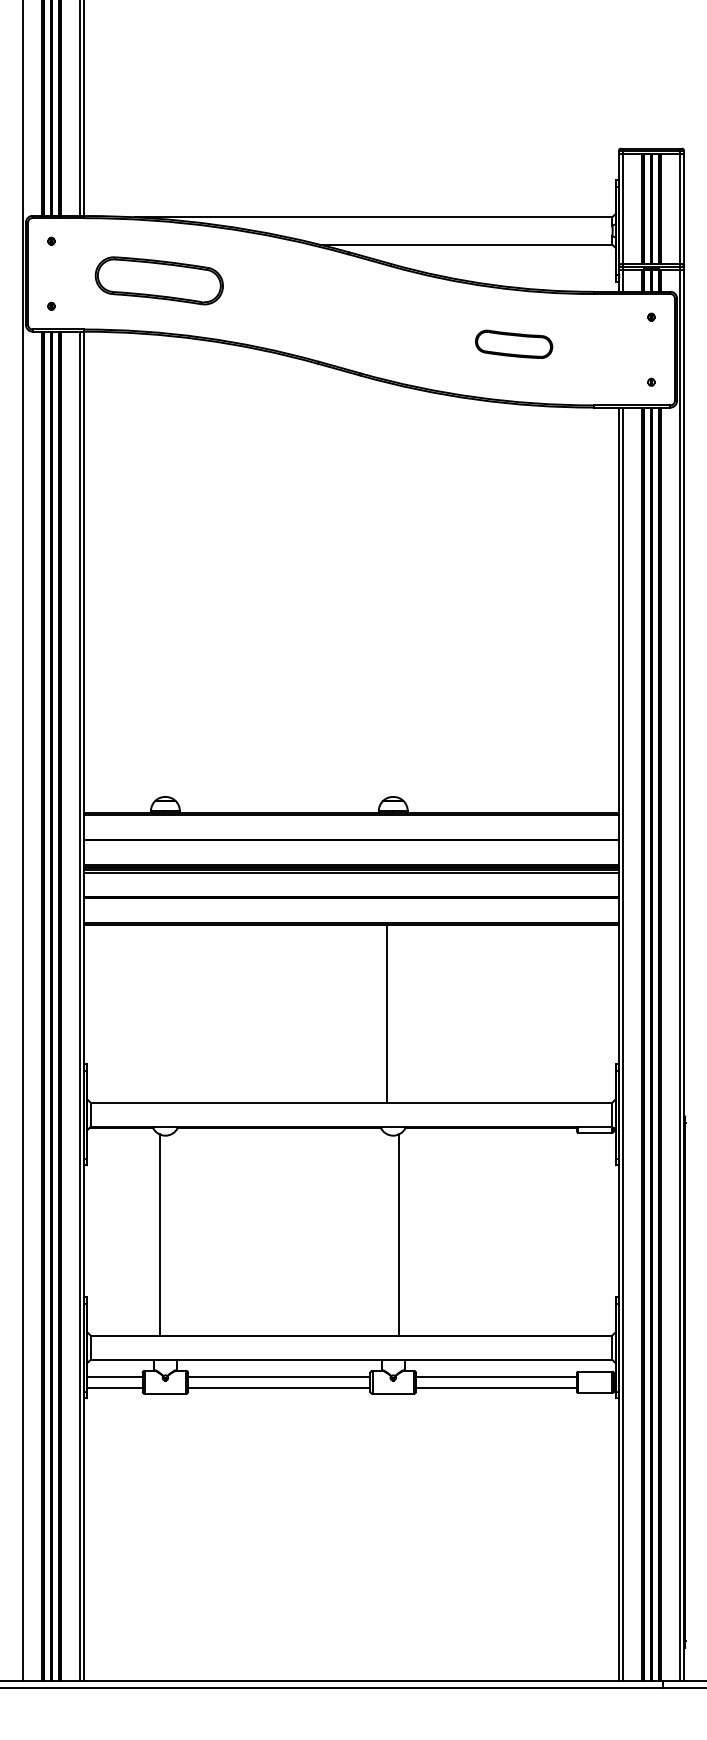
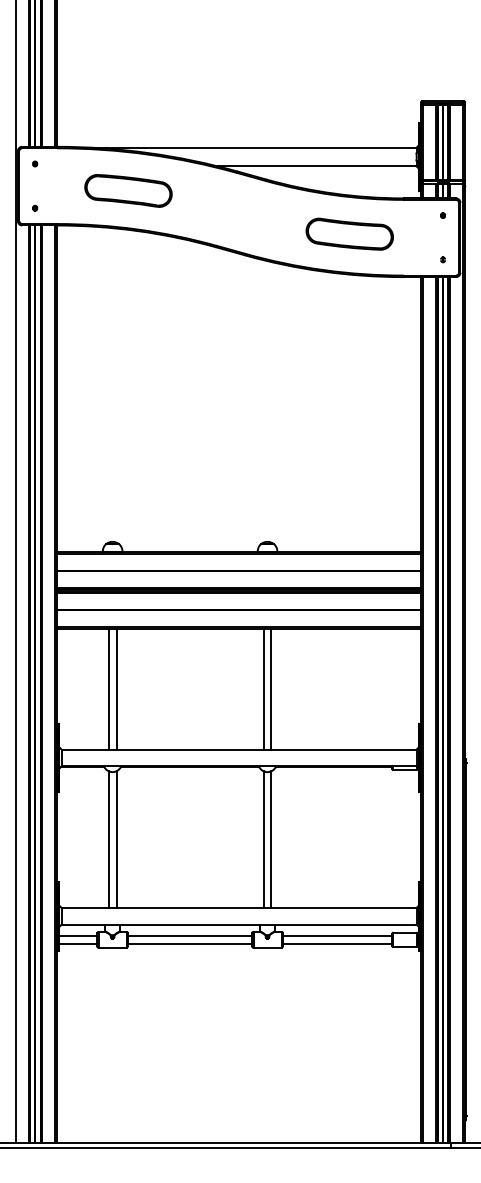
part: (159, 280) -> (128, 190), moved
part: (513, 343) -> (349, 233), size x1.67
line: (159, 1012) -> (108, 688), added
line: (171, 1012) -> (116, 688), added
line: (399, 1012) -> (271, 688), added
line: (171, 1234) -> (116, 839), added
line: (387, 1234) -> (263, 839), added

